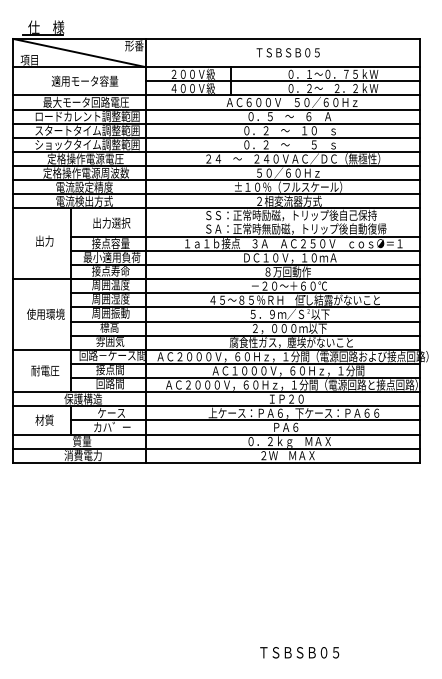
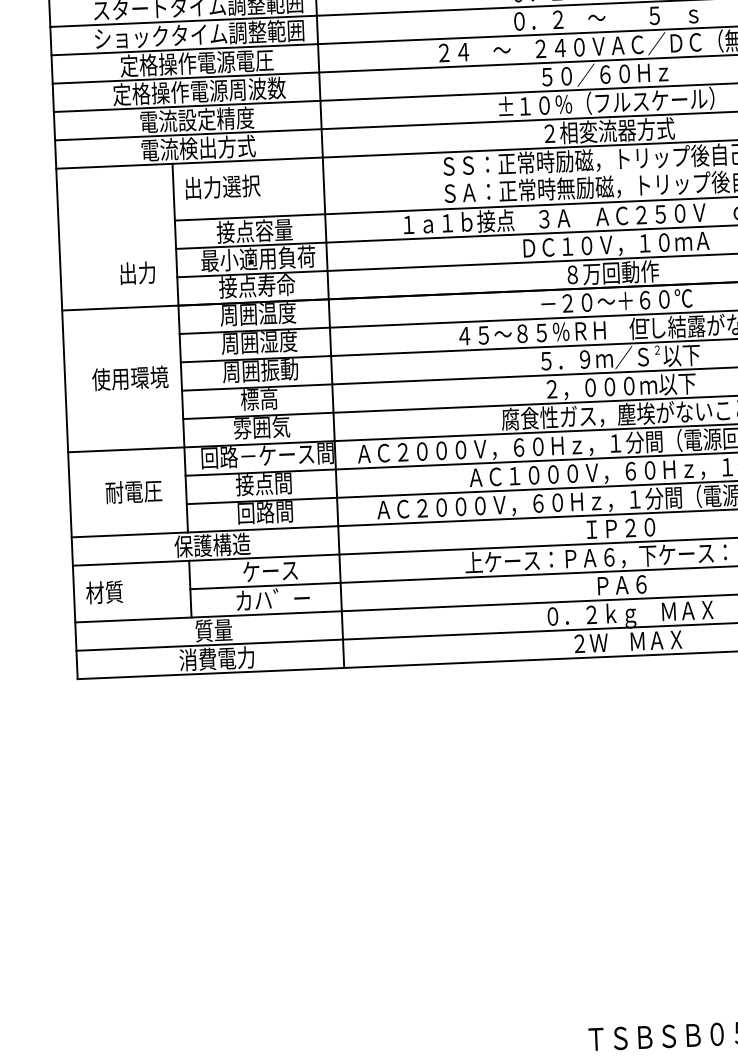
text: (111, 222) -> (221, 185), moved
text: (44, 240) -> (137, 271), moved
text: (44, 419) -> (104, 591), moved

